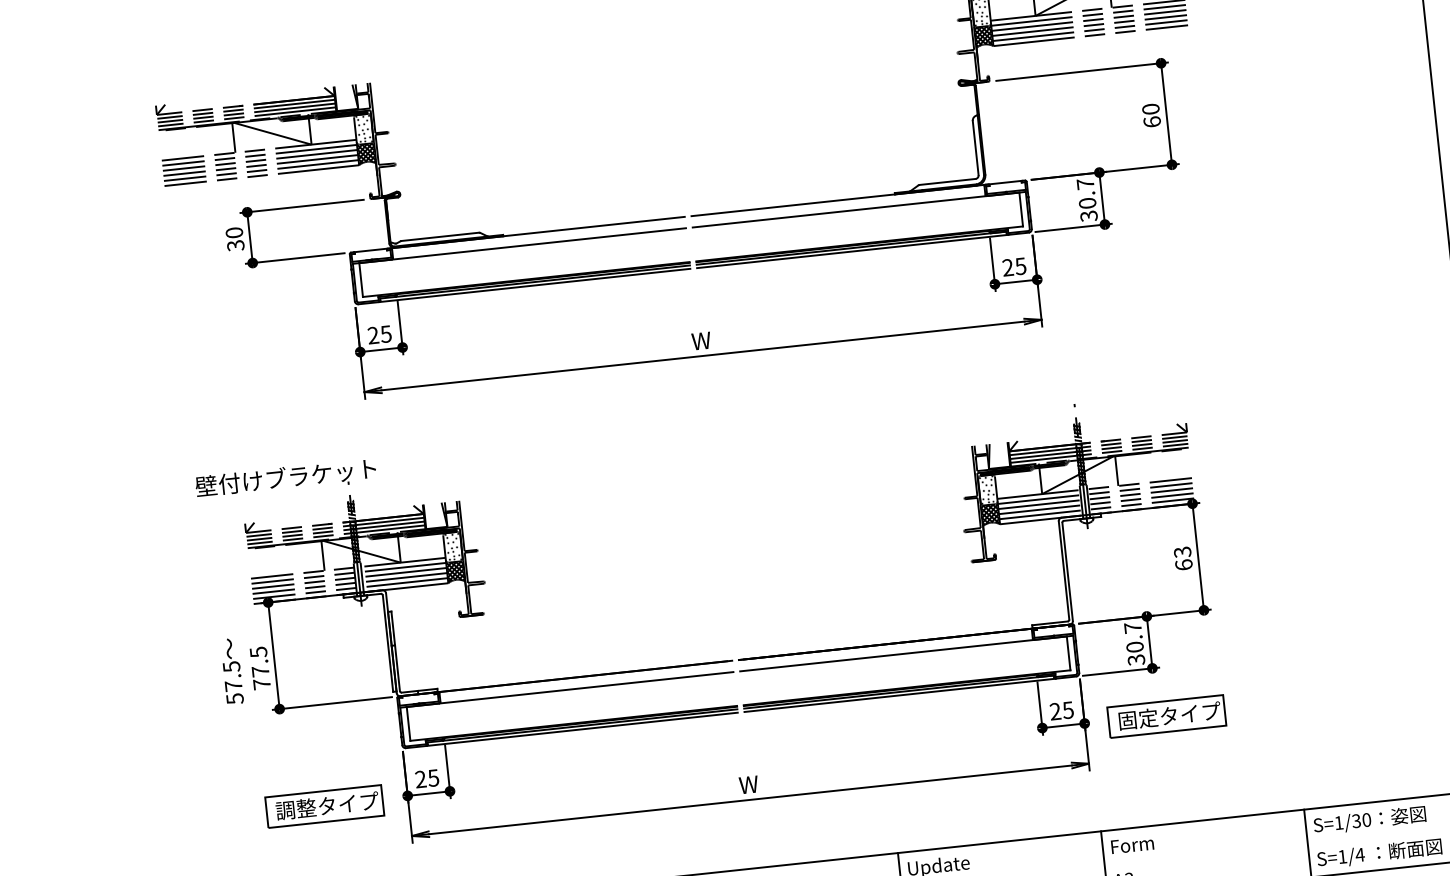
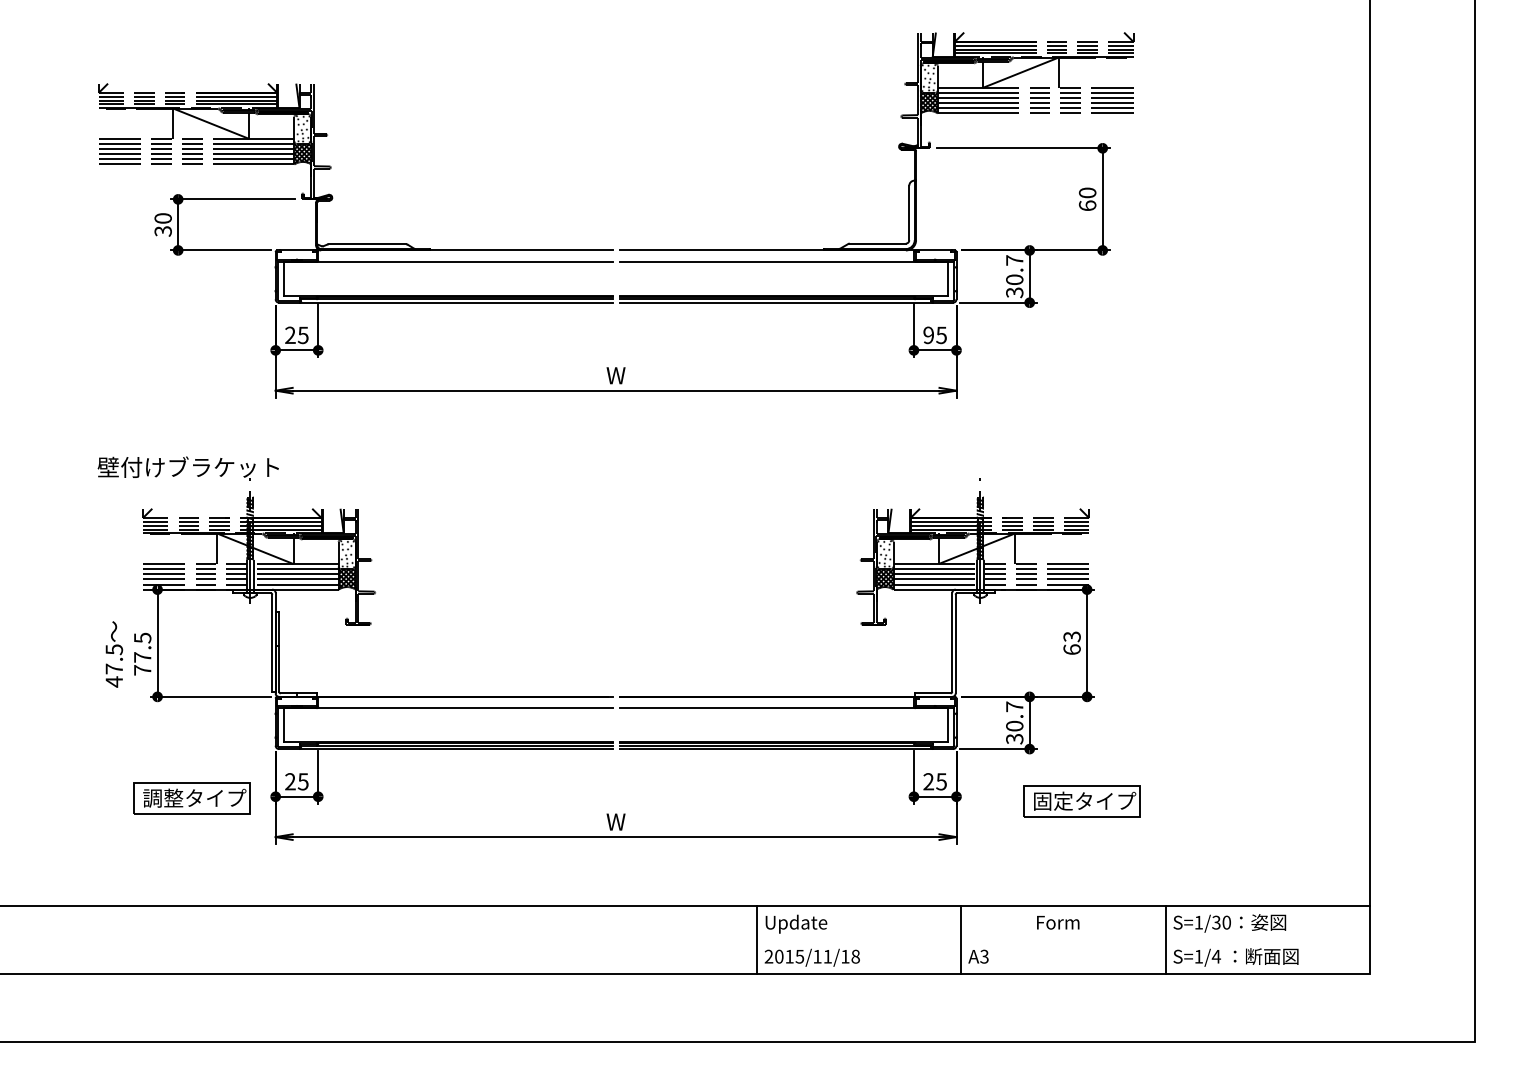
text: (1007, 267) -> (928, 335), 25 -> 95
text: (235, 698) -> (114, 681), 57.5 -> 47.5
part: (1166, 716) -> (1081, 801), moved
text: (1132, 844) -> (1058, 922), moved

